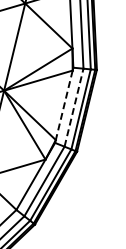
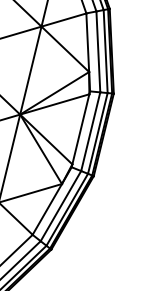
line: (63, 105) -> (80, 129), dashed -> solid
line: (73, 107) -> (90, 131), dashed -> solid

